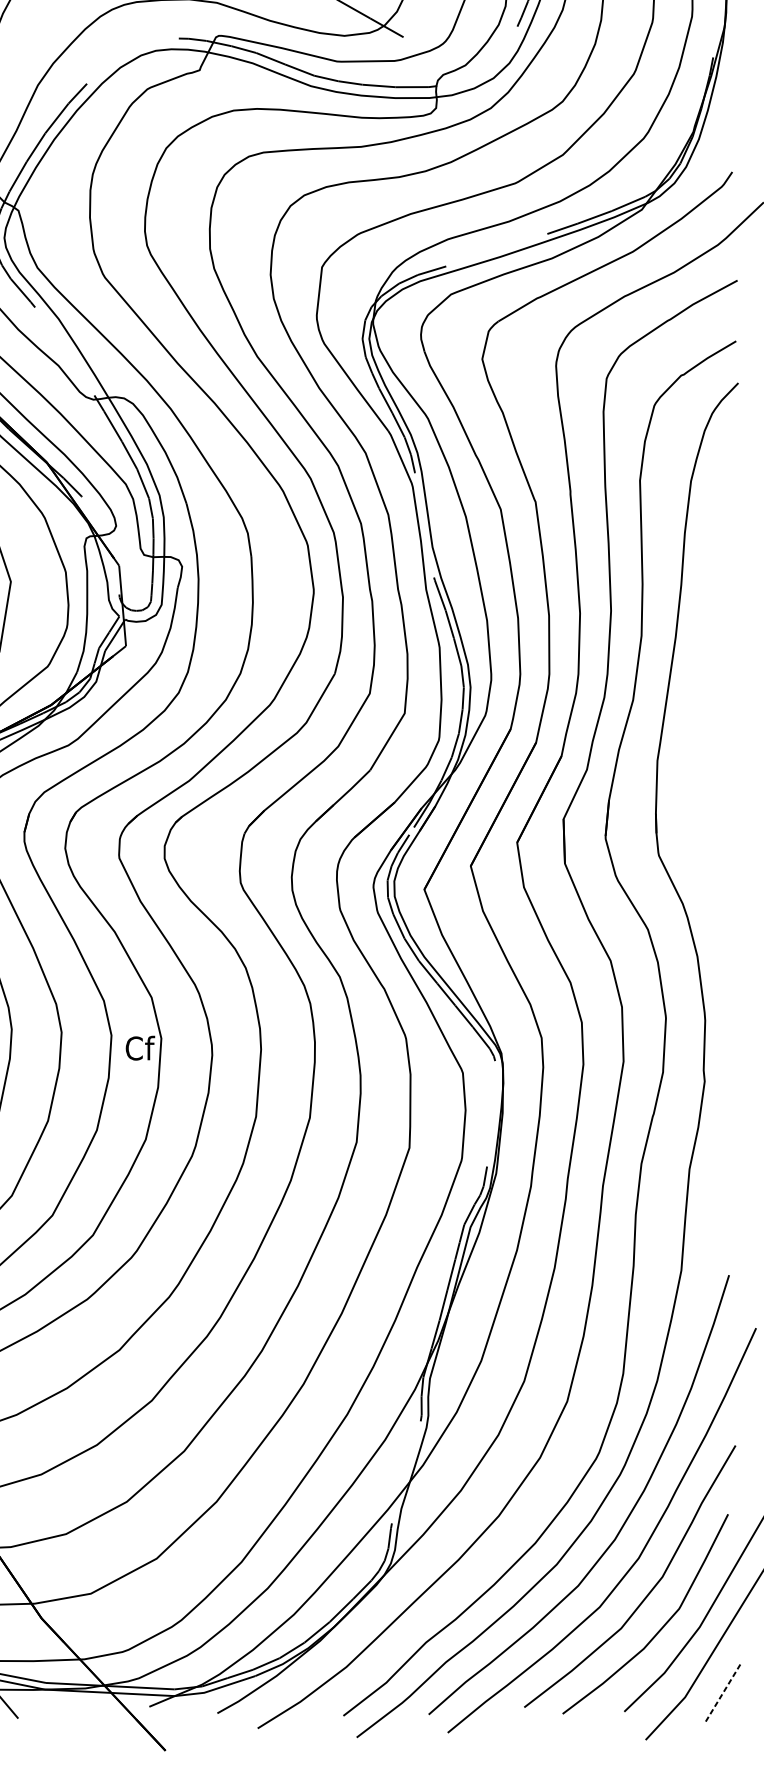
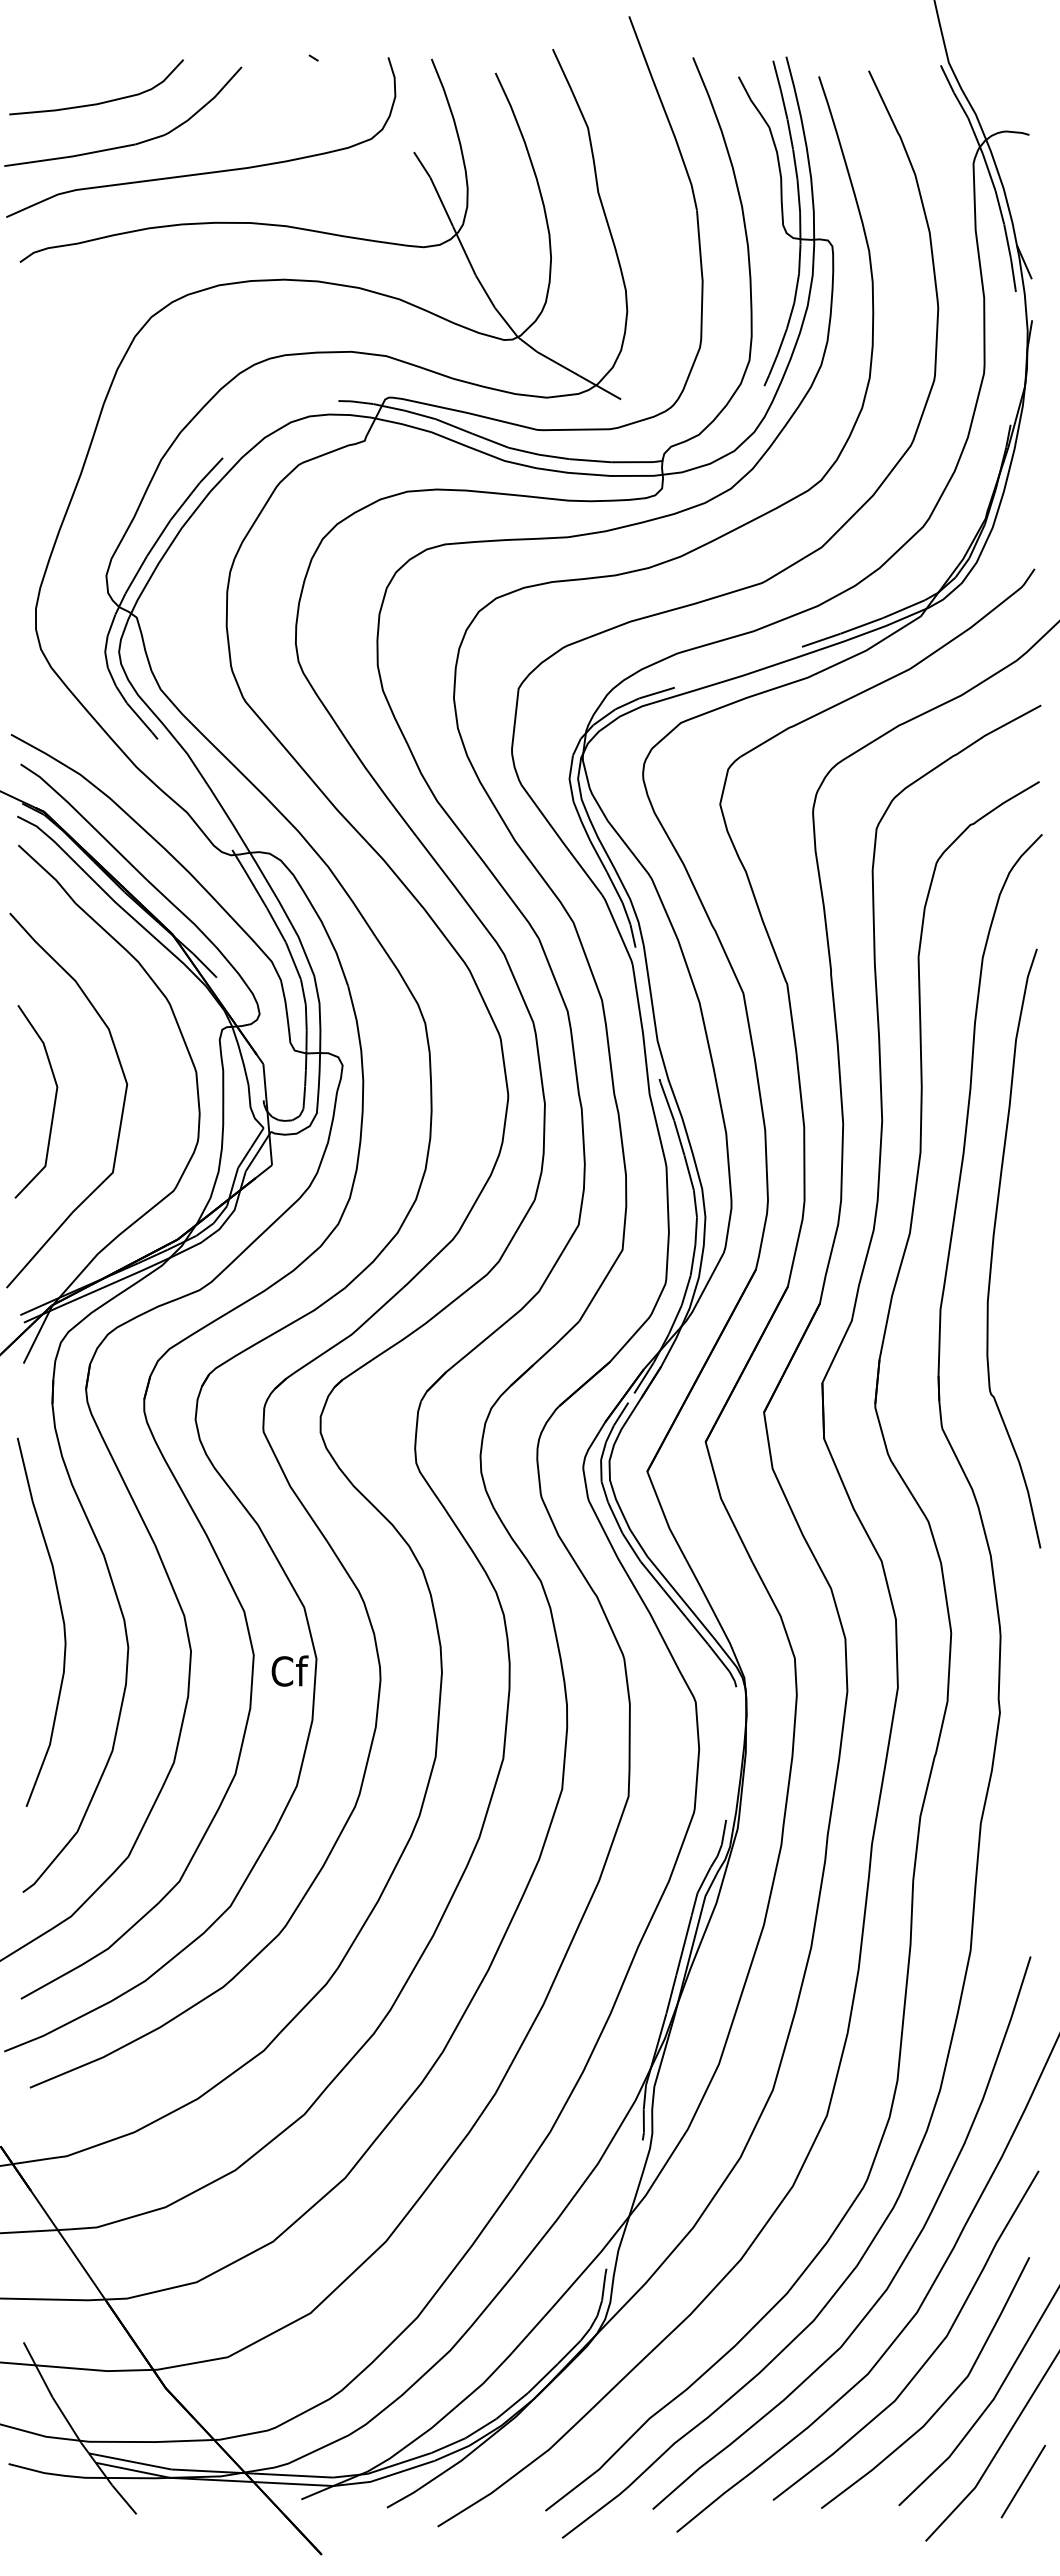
curve: (699, 712) -> (993, 1248), added
line: (723, 1692) -> (1023, 2481), dashed -> solid

